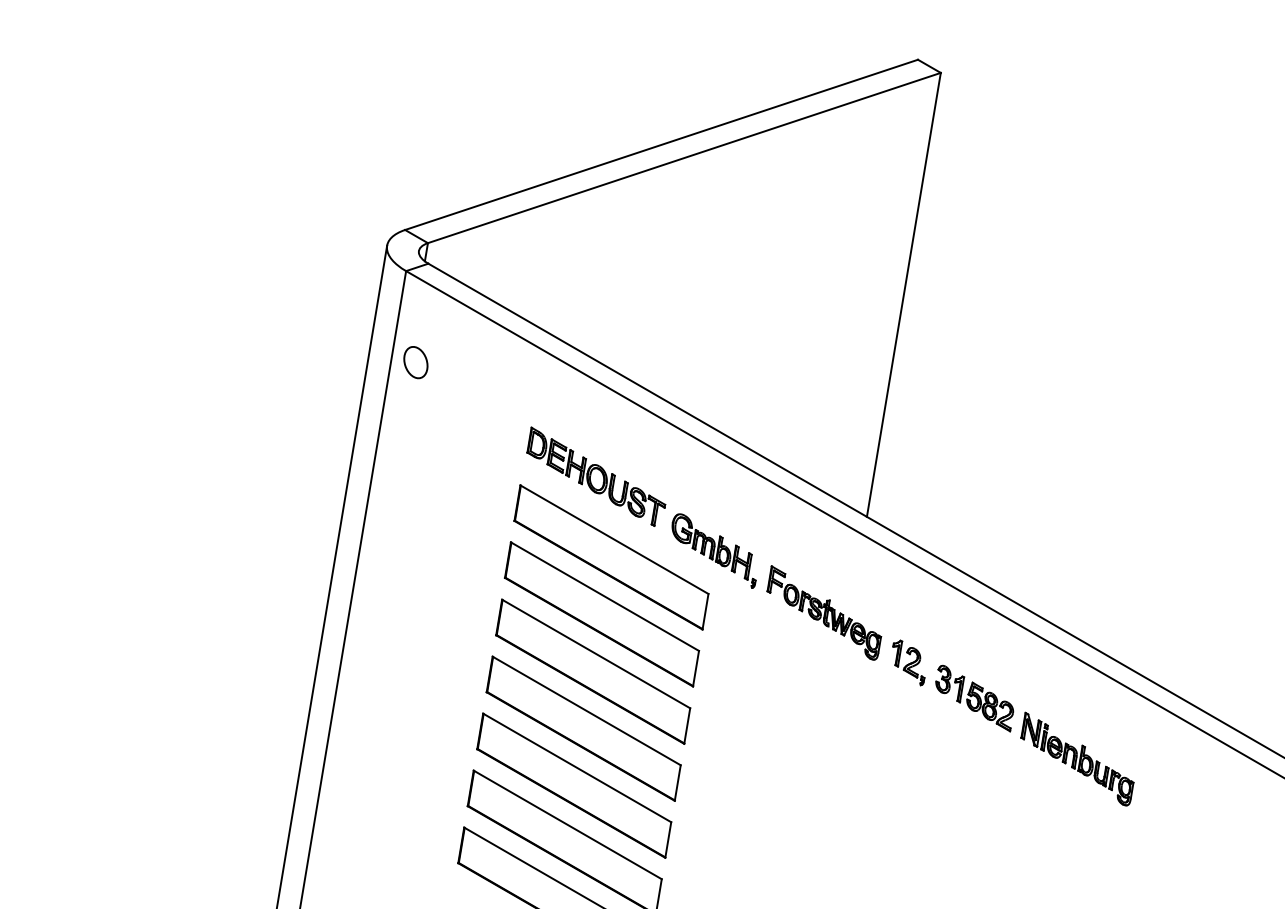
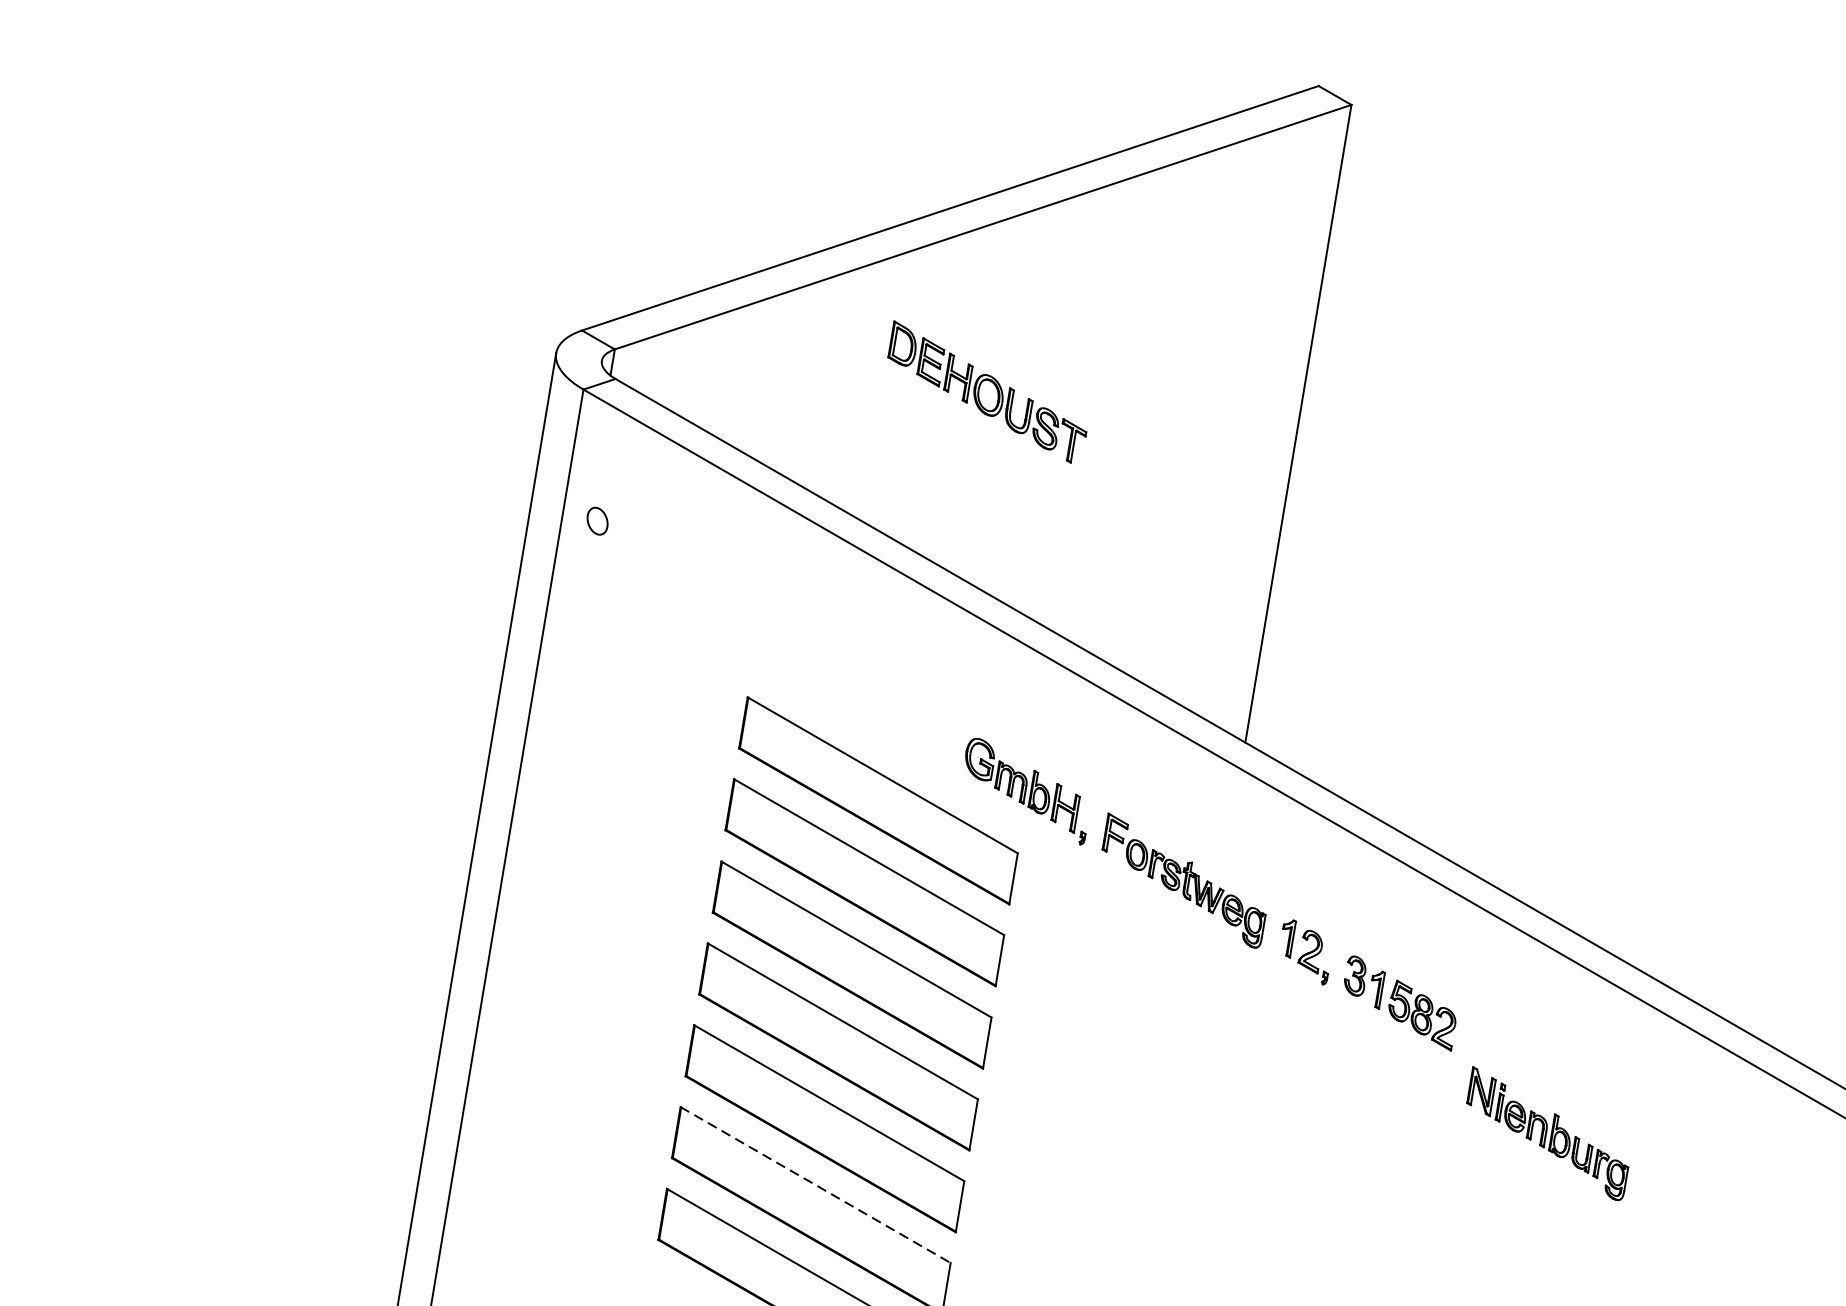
part: (415, 362) -> (596, 520), size x0.6
part: (596, 476) -> (987, 391), moved
part: (1077, 758) -> (1547, 1132), moved
line: (567, 824) -> (815, 1184), solid -> dashed

